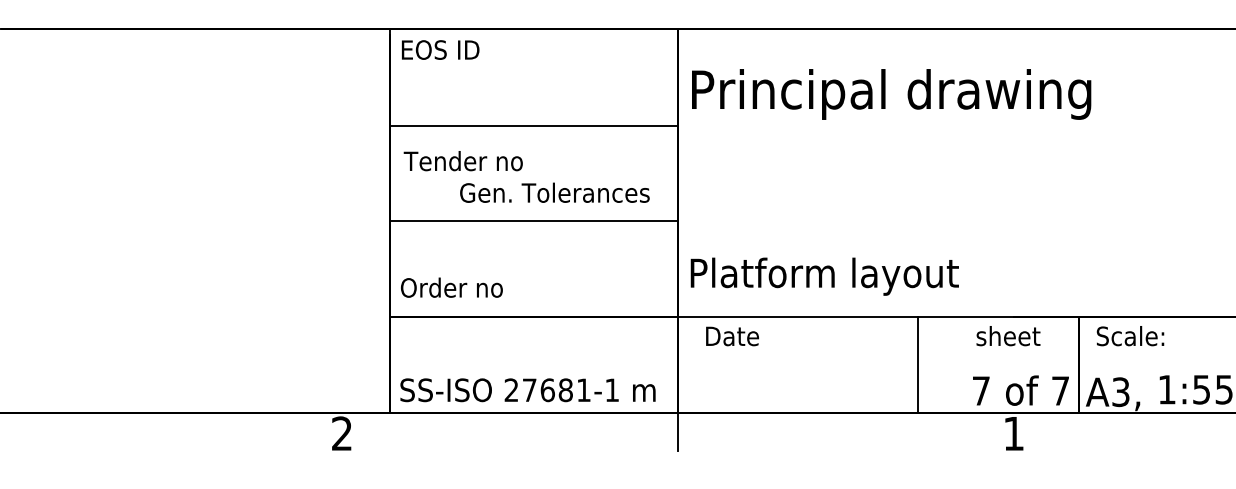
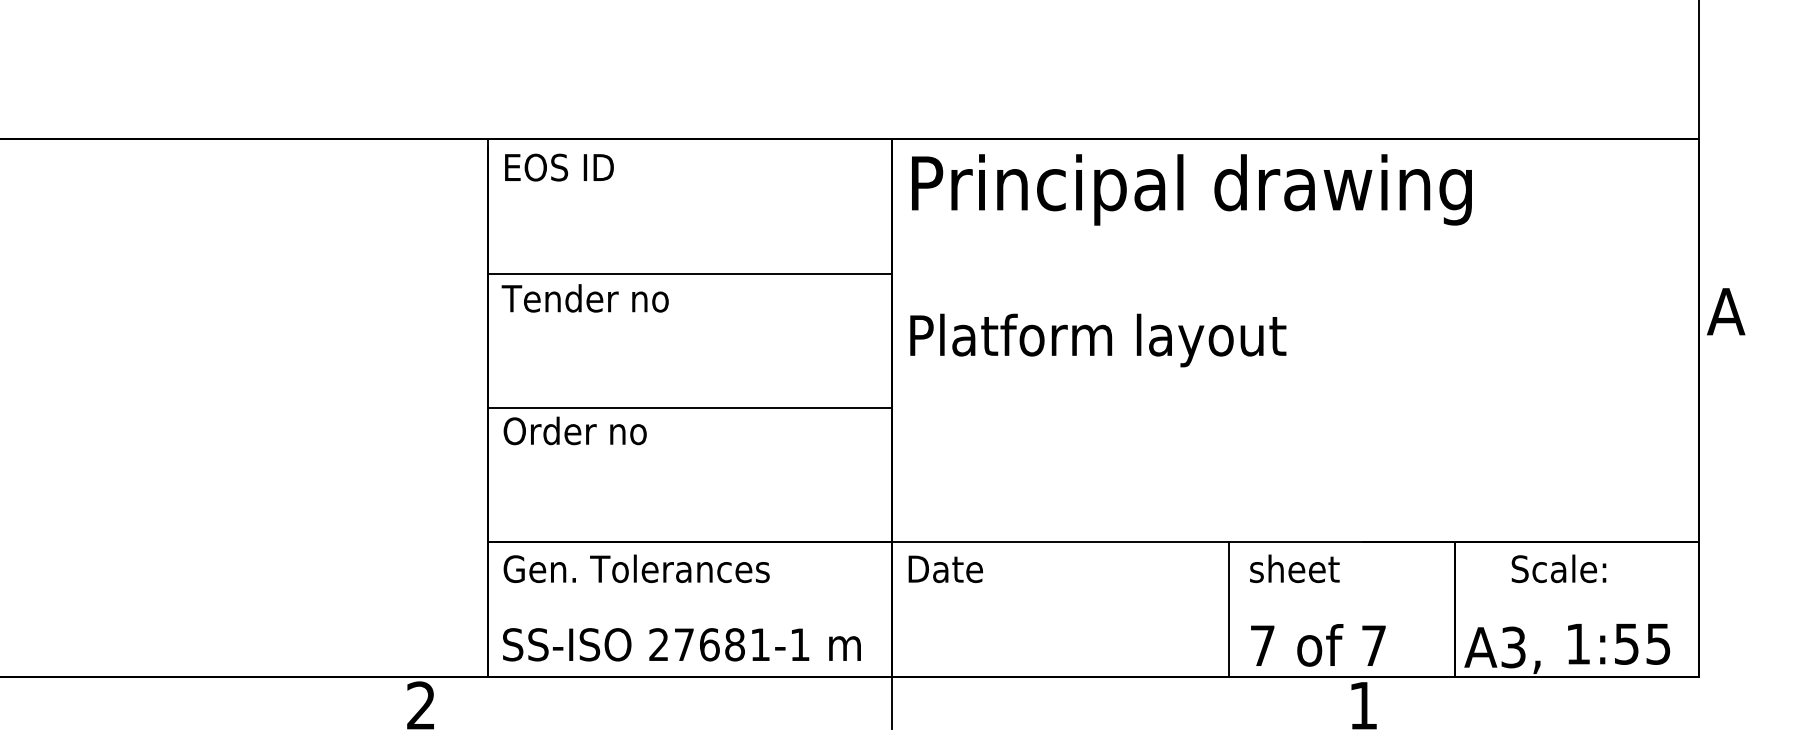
text: (891, 94) -> (1191, 189), moved
text: (462, 161) -> (584, 298), moved
text: (554, 192) -> (636, 568), moved
text: (824, 276) -> (1098, 340), moved
text: (451, 287) -> (574, 430), moved
text: (732, 335) -> (945, 568), moved
text: (1008, 335) -> (1294, 568), moved
text: (1130, 335) -> (1558, 568), moved
text: (1021, 390) -> (1318, 645), moved

